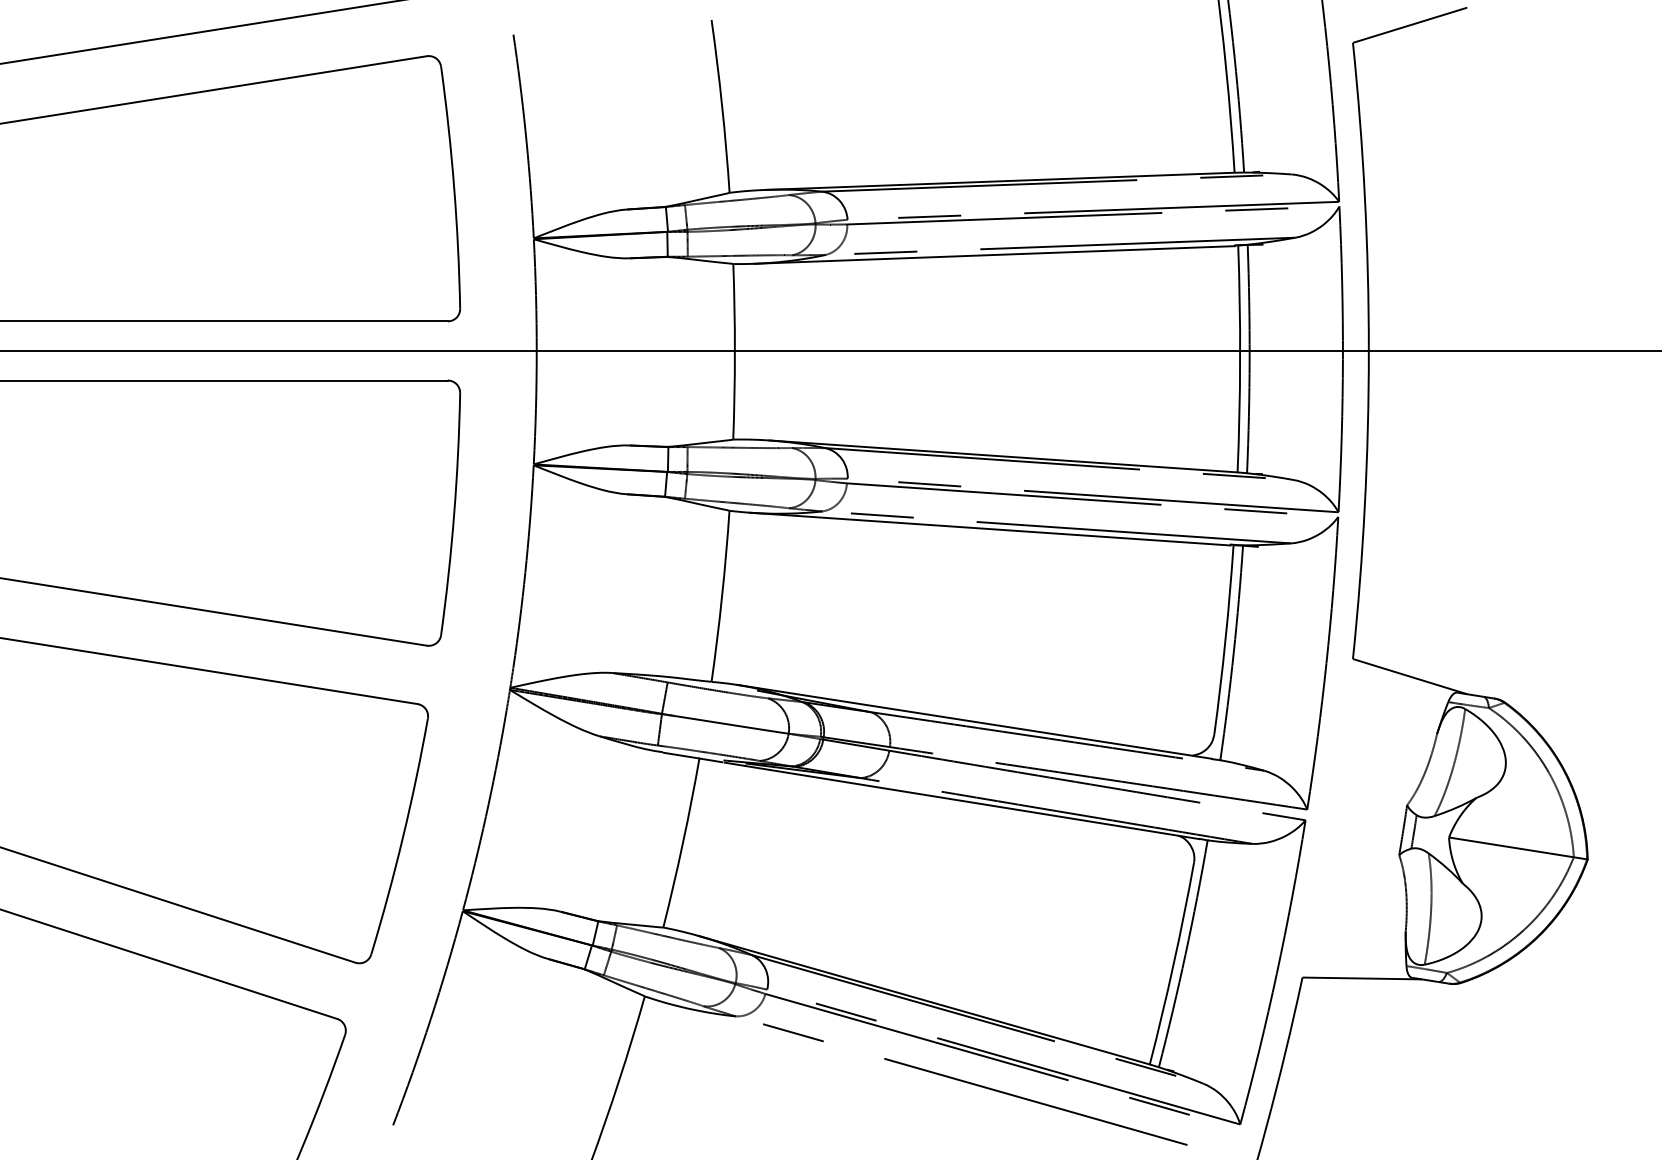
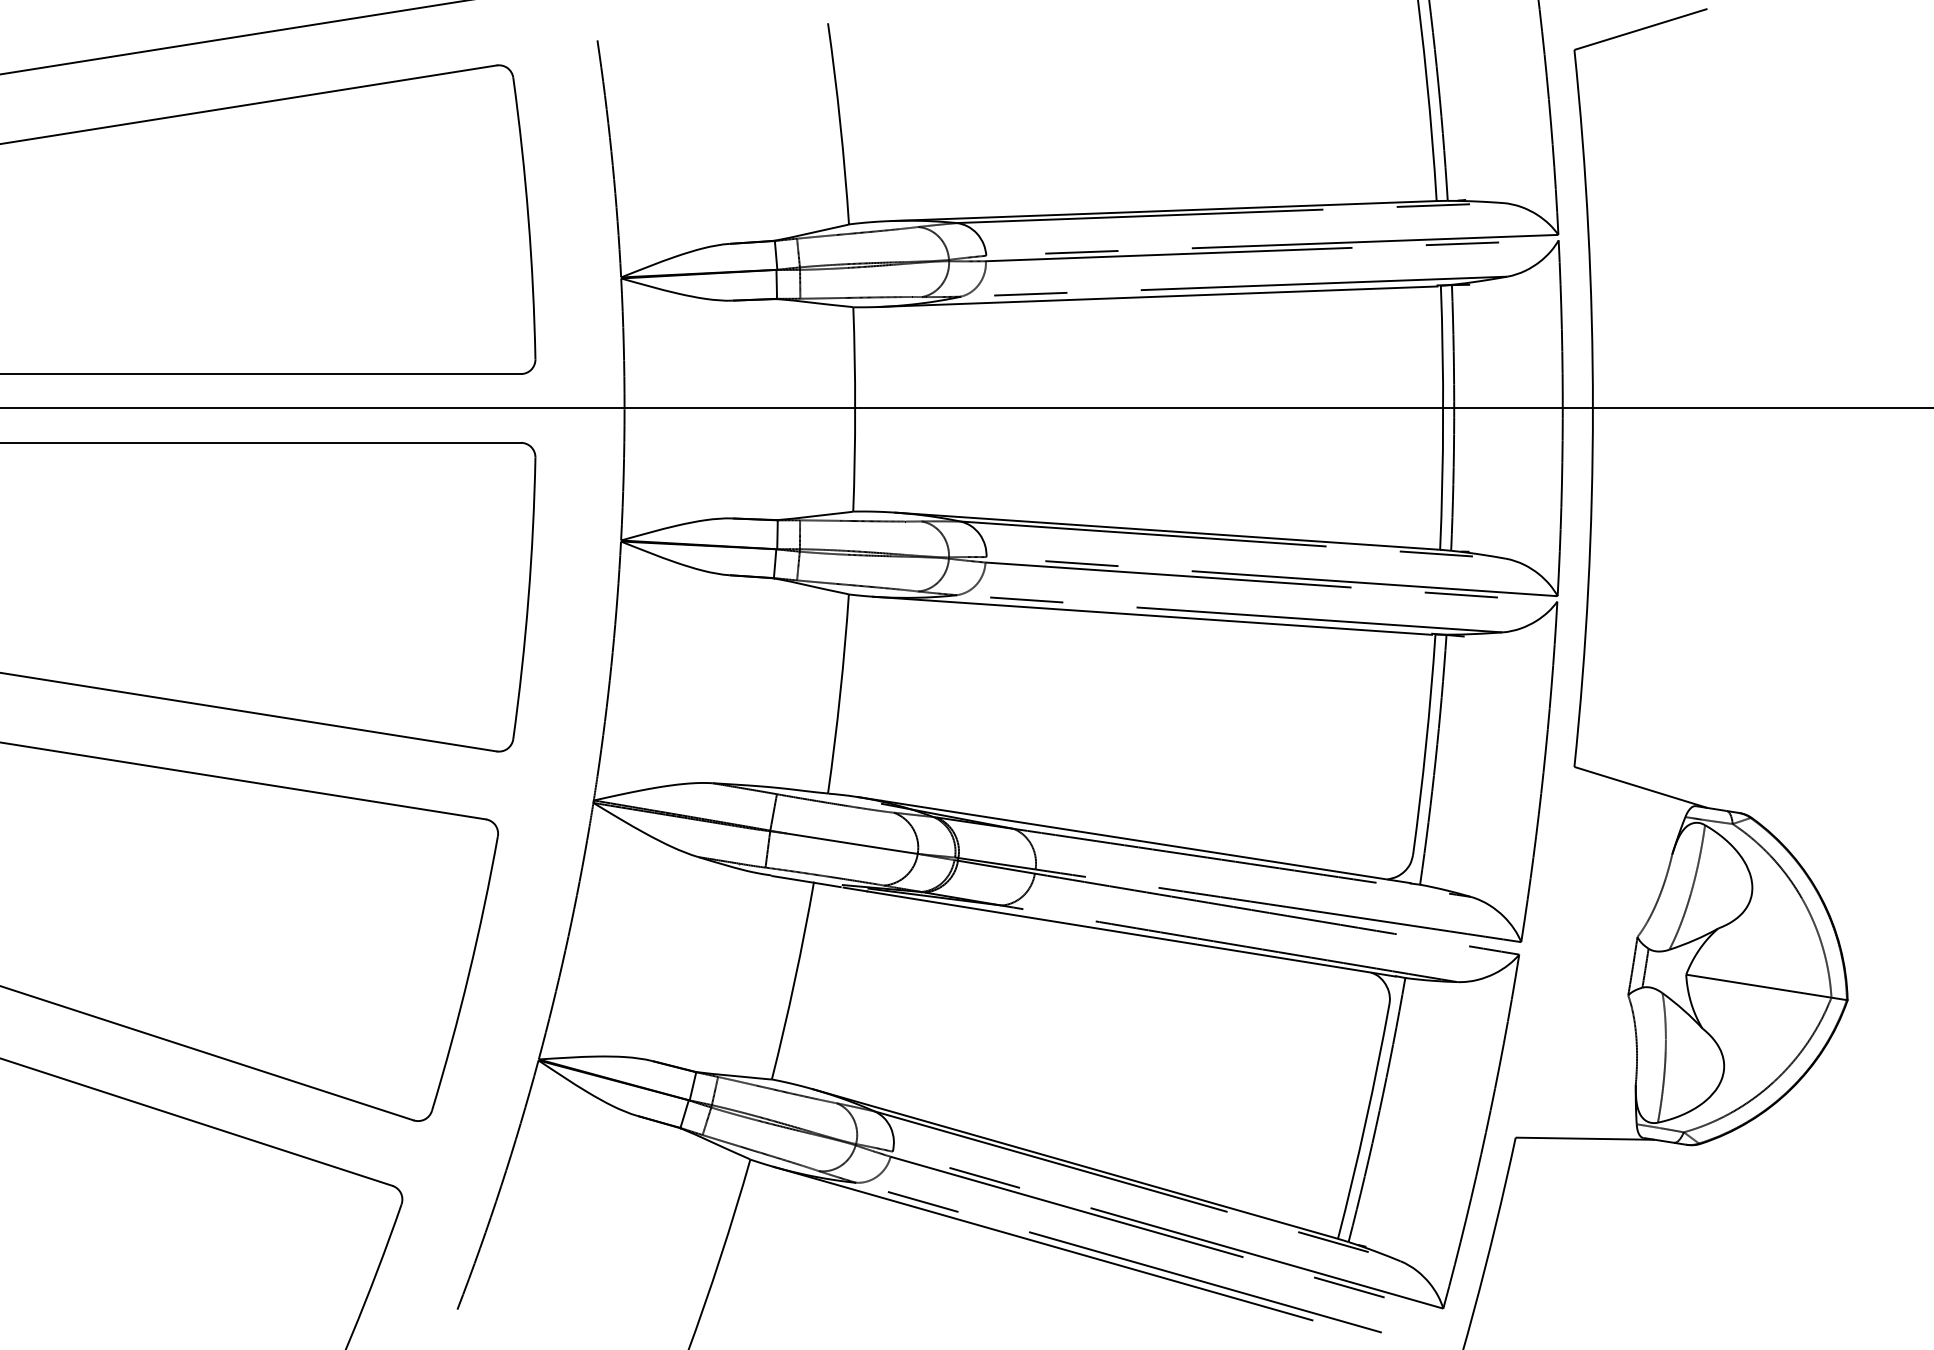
line: (895, 1068) -> (1042, 1243), added

